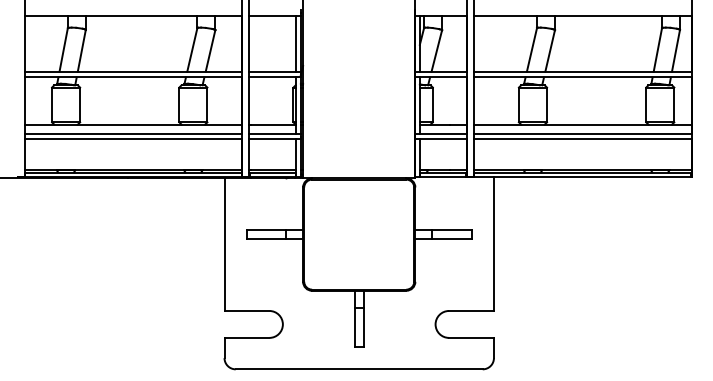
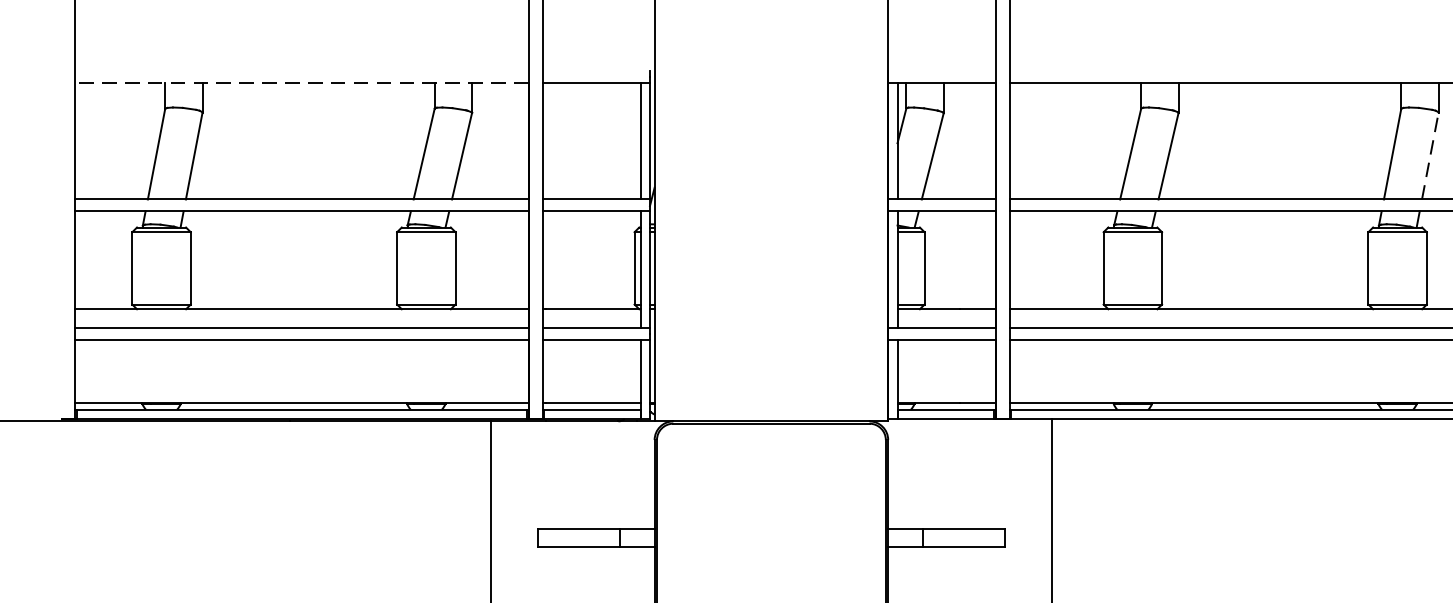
line: (133, 15) -> (301, 82), solid -> dashed
line: (676, 50) -> (1431, 155), solid -> dashed

